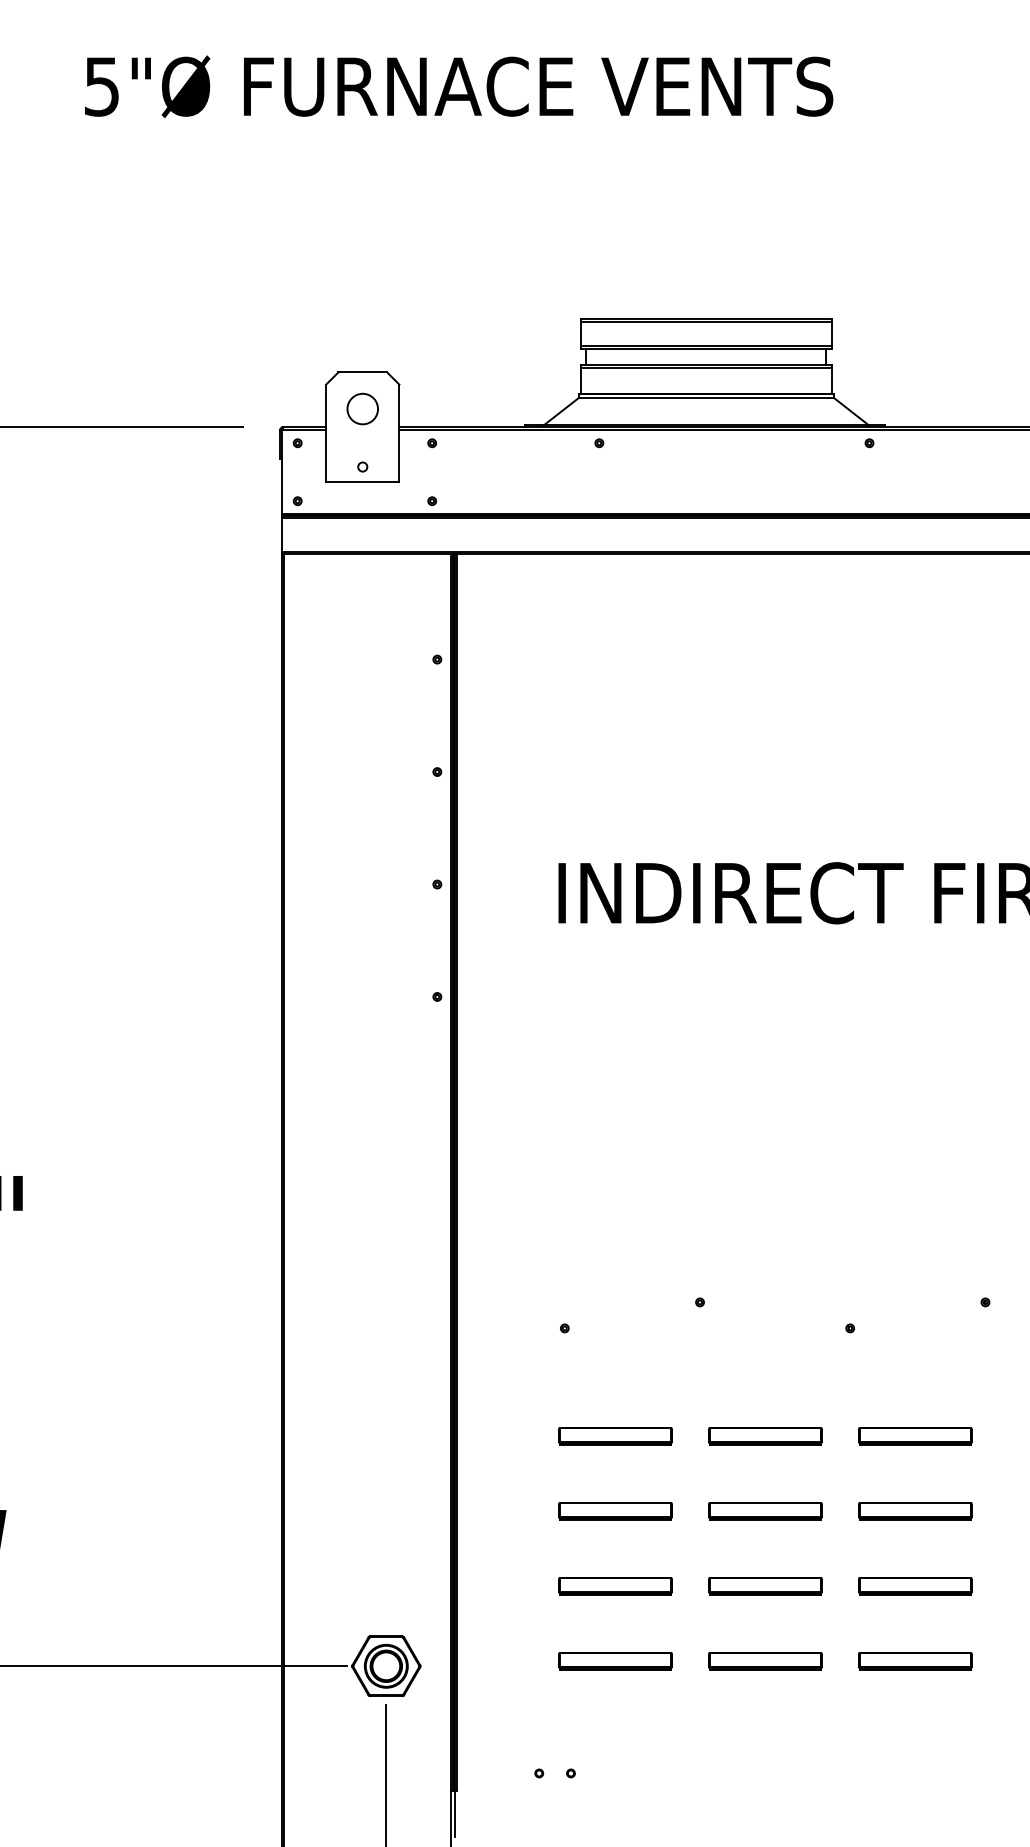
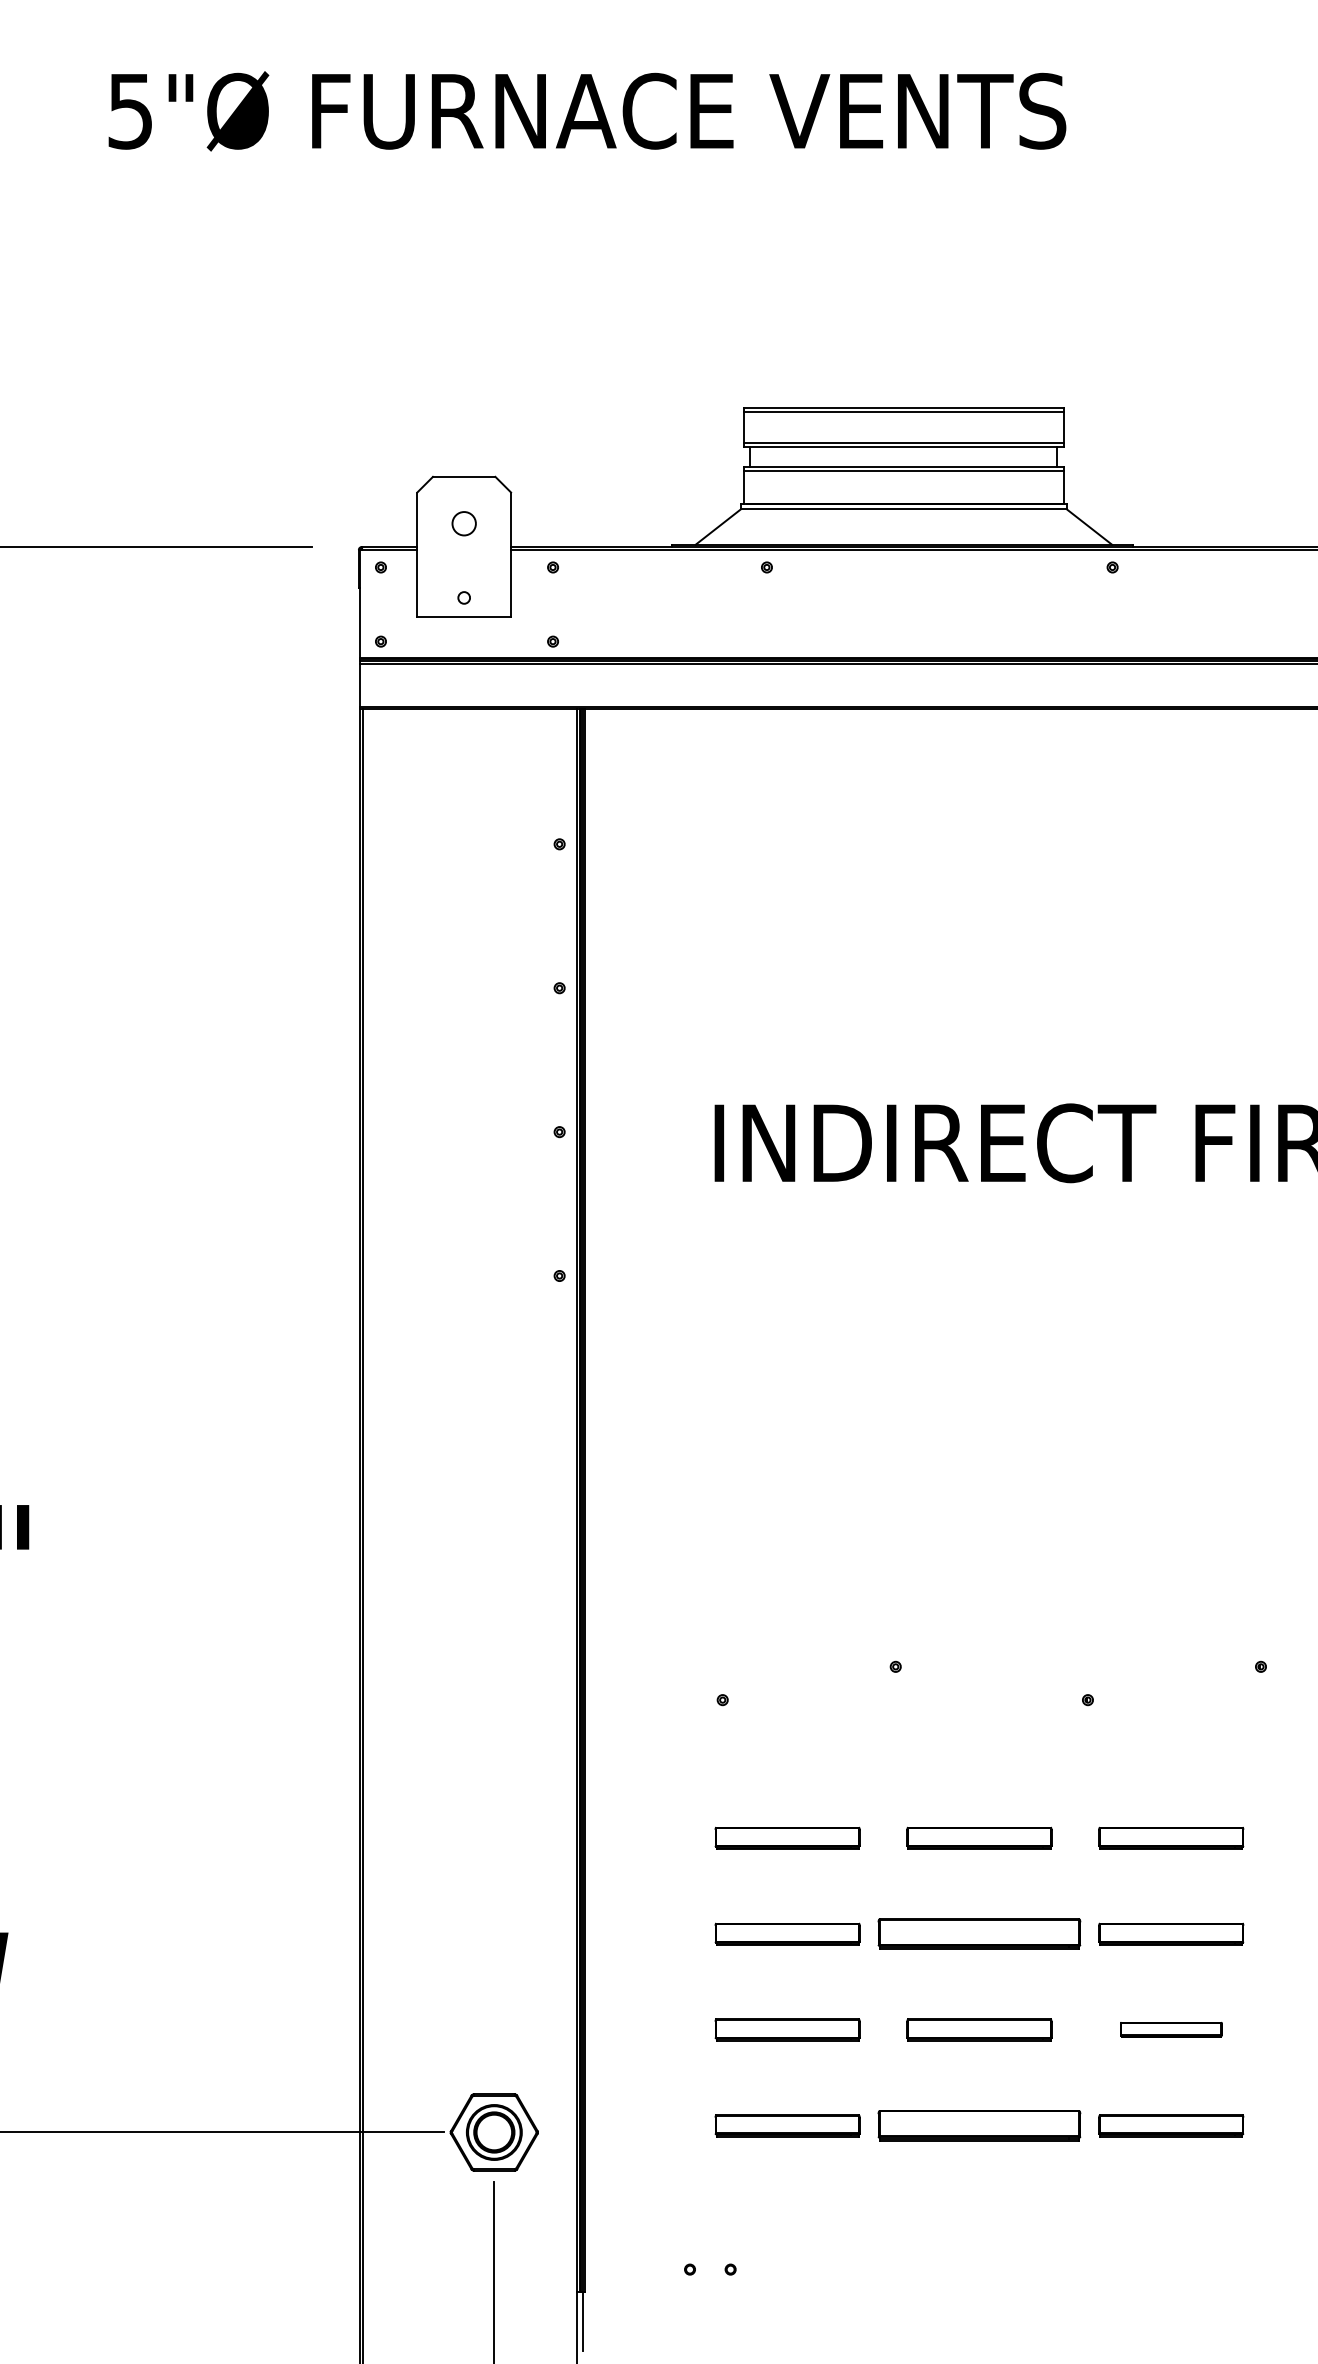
circle: (362, 408) -> (463, 523), size x0.6
part: (765, 1510) -> (979, 1933), size x1.4
part: (915, 1585) -> (1171, 2029), size x0.7
part: (765, 1660) -> (979, 2125), size x1.4

